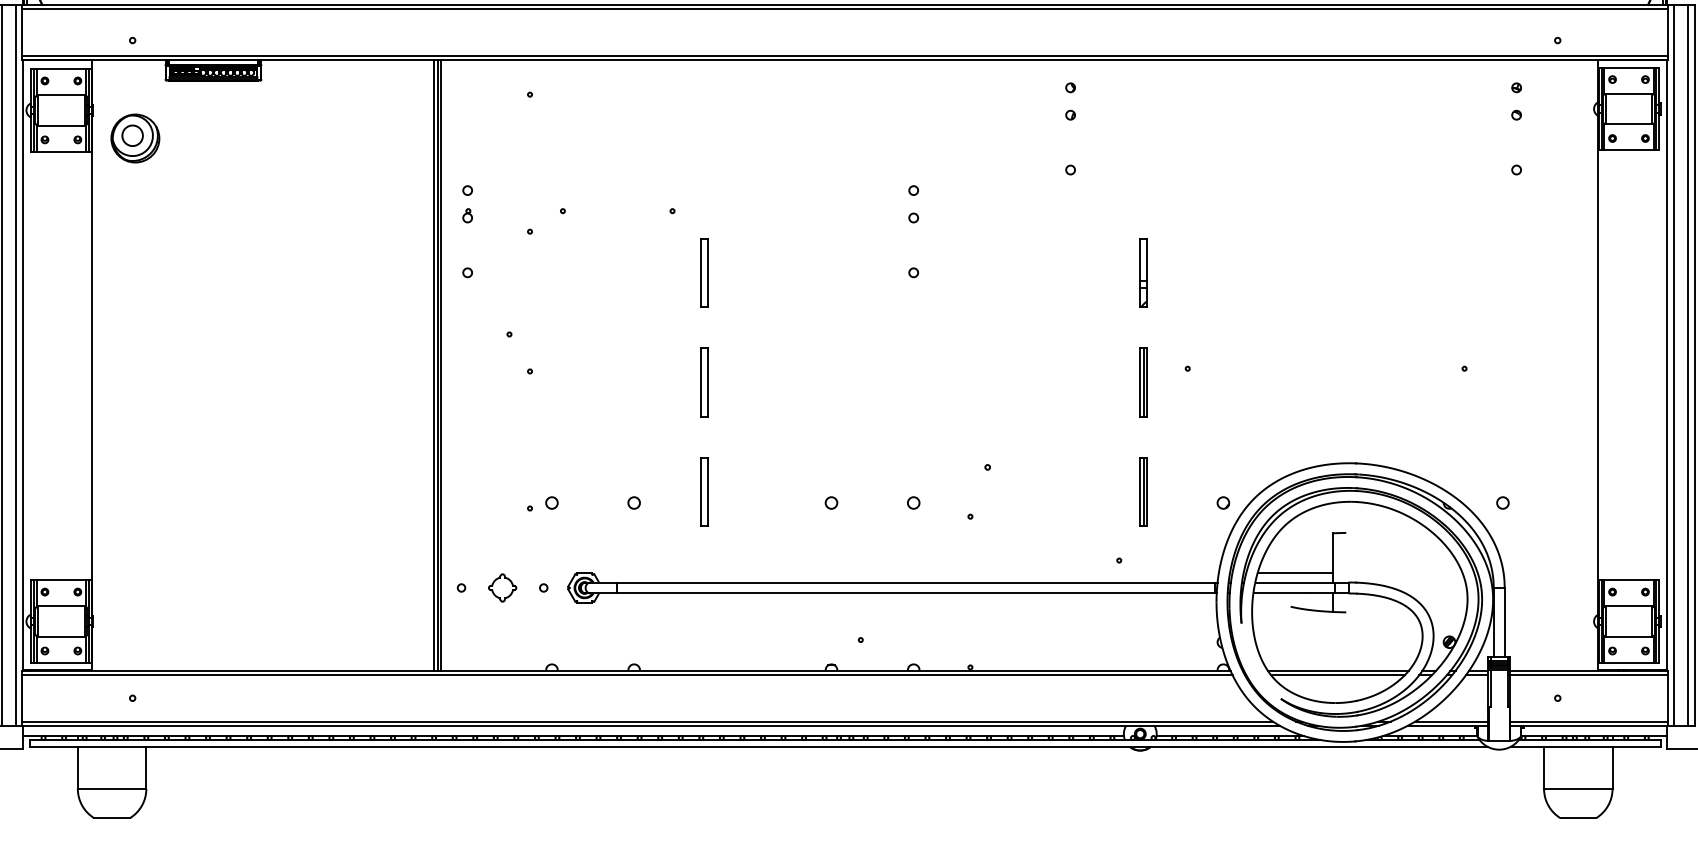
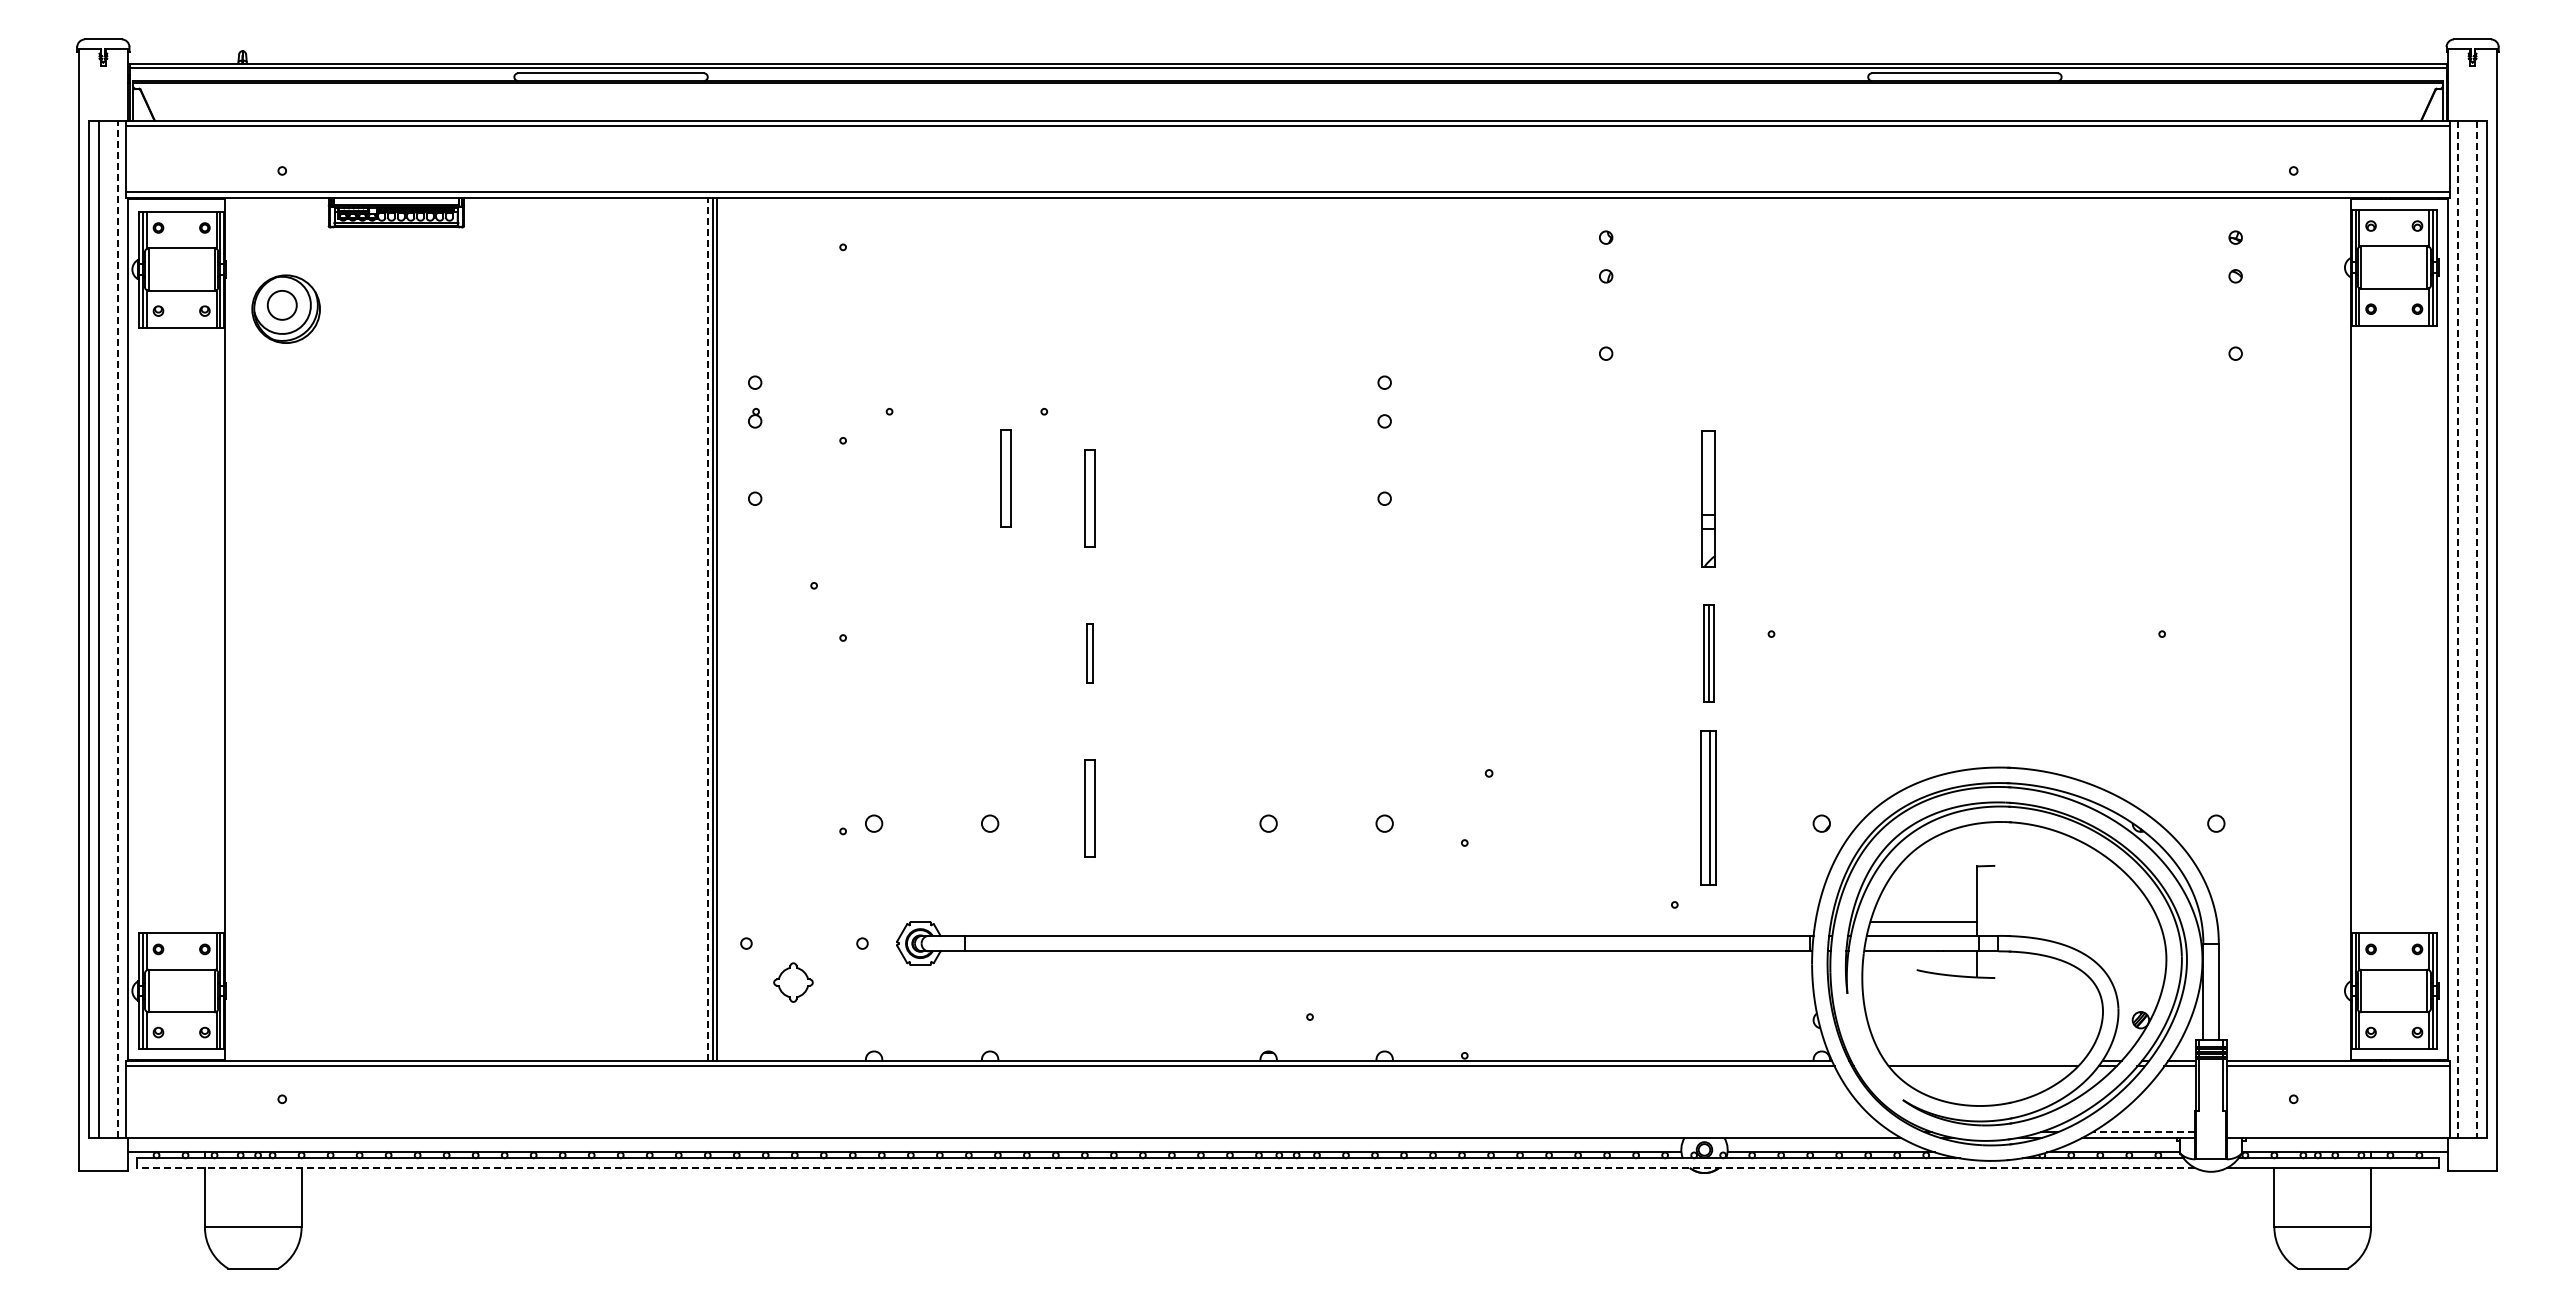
part: (645, 258) -> (1005, 478), added
part: (1143, 272) -> (1708, 498), size x1.4
line: (433, 364) -> (707, 628), solid -> dashed
line: (15, 365) -> (117, 629), solid -> dashed
line: (1674, 365) -> (2458, 629), solid -> dashed
line: (1687, 365) -> (2477, 629), solid -> dashed
part: (704, 382) -> (1089, 653), size x0.6
part: (1143, 492) -> (1708, 808), size x1.6
part: (502, 587) -> (793, 982), moved
line: (1337, 670) -> (1983, 1060), removed
line: (647, 721) -> (1008, 1132), removed
line: (1451, 721) -> (2143, 1132), solid -> dashed
line: (1588, 721) -> (2337, 1132), removed
line: (759, 746) -> (1166, 1167), solid -> dashed

